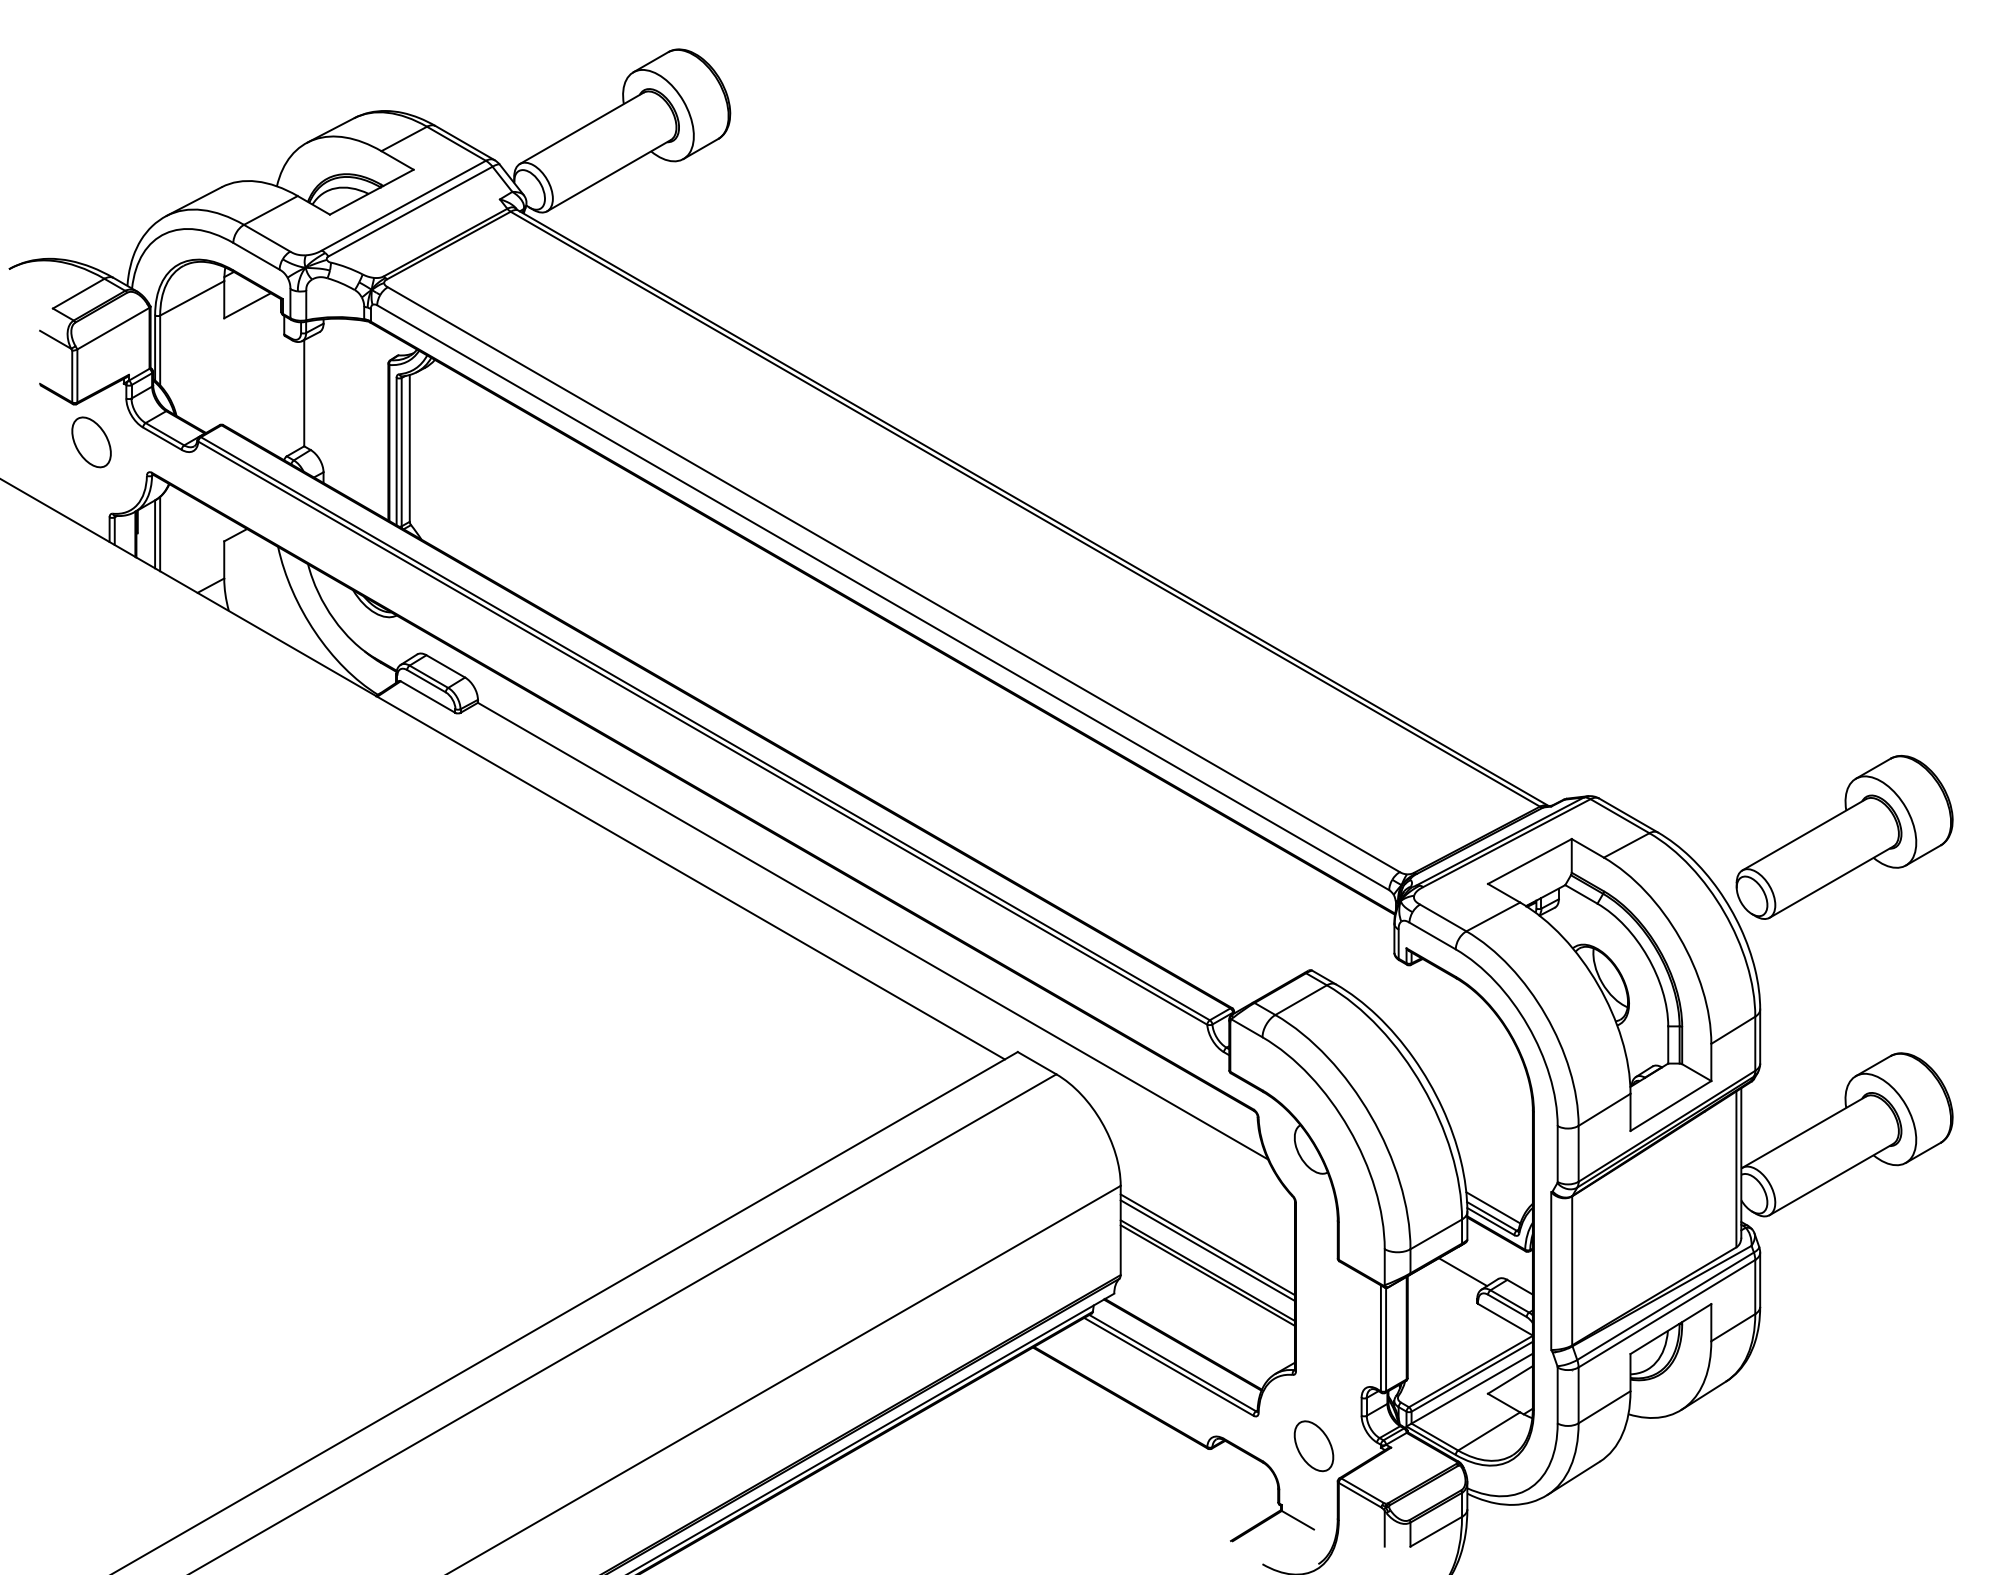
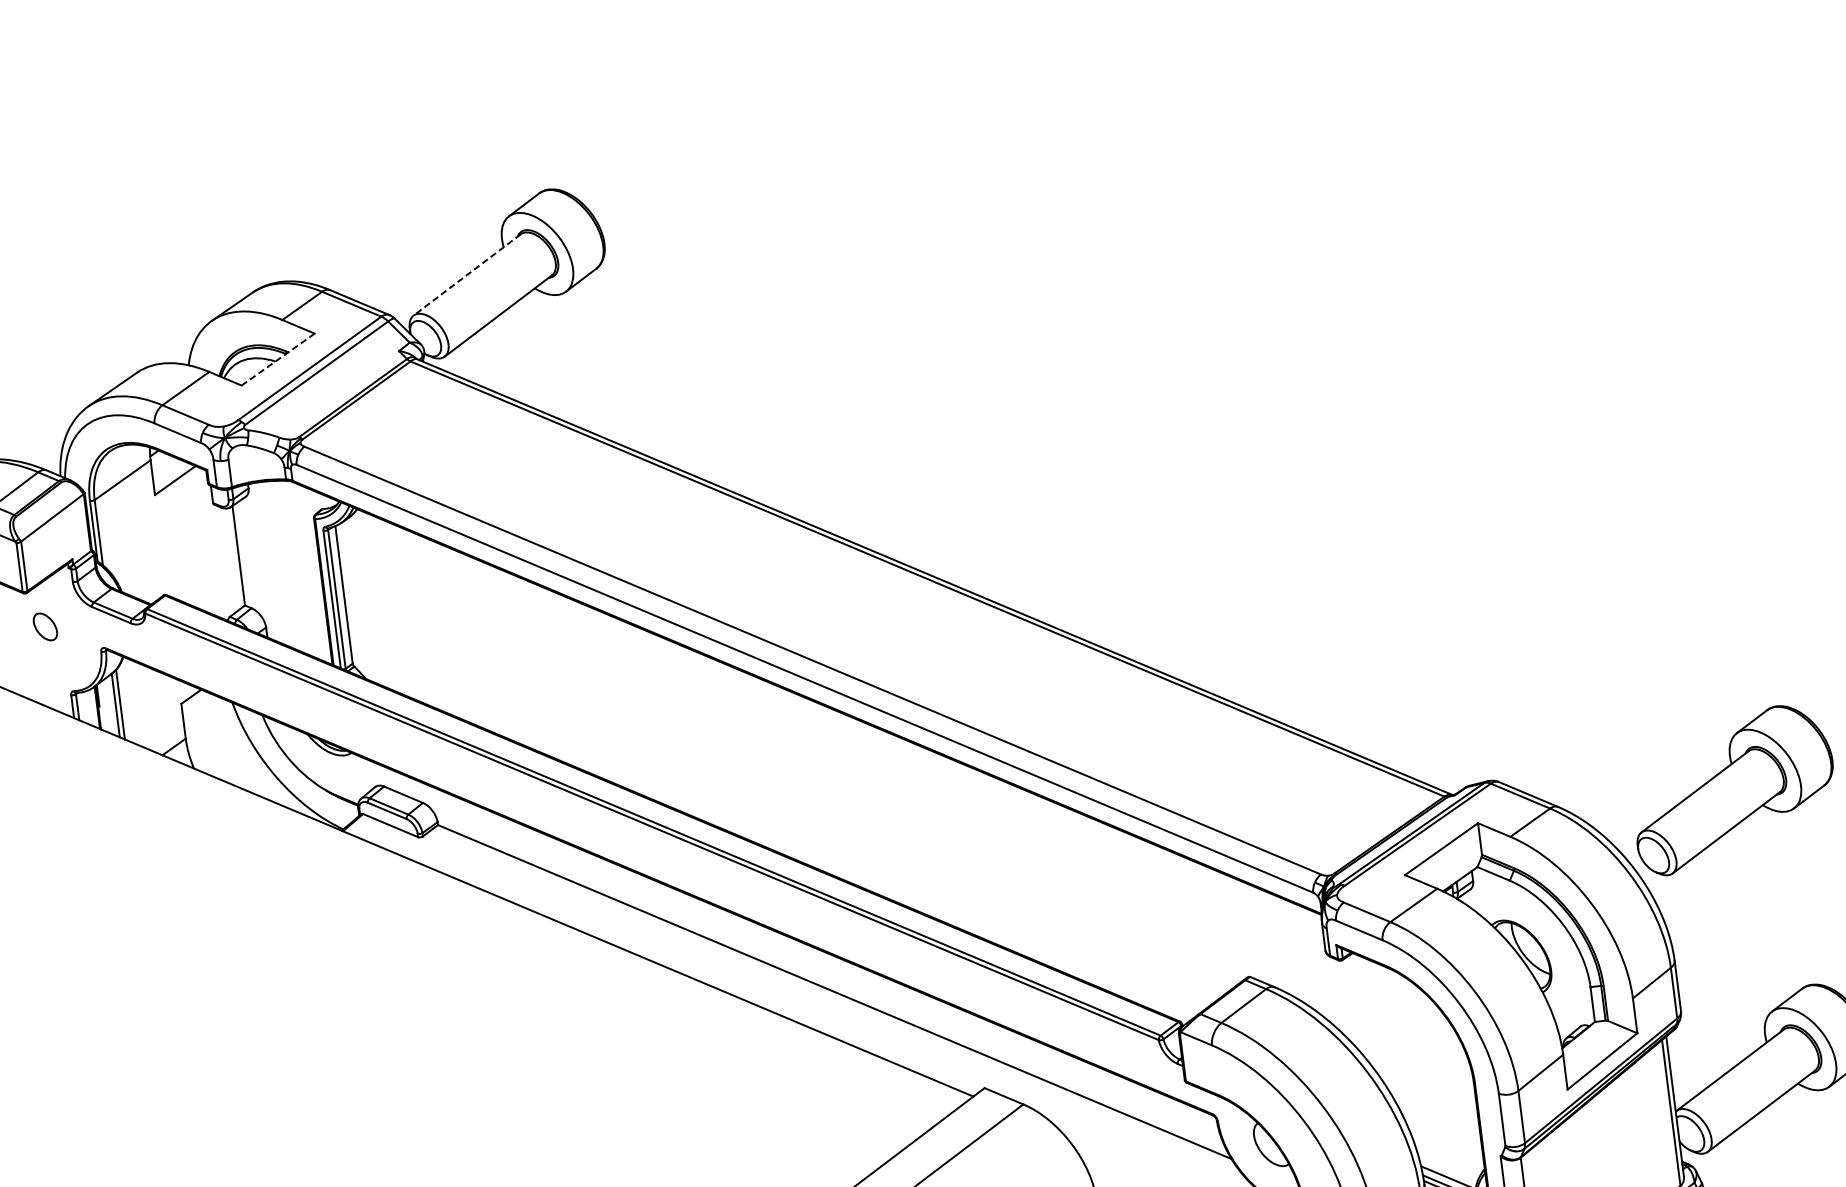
line: (581, 128) -> (466, 275), solid -> dashed
line: (371, 192) -> (277, 359), solid -> dashed
part: (91, 442) -> (45, 627), size x0.6

